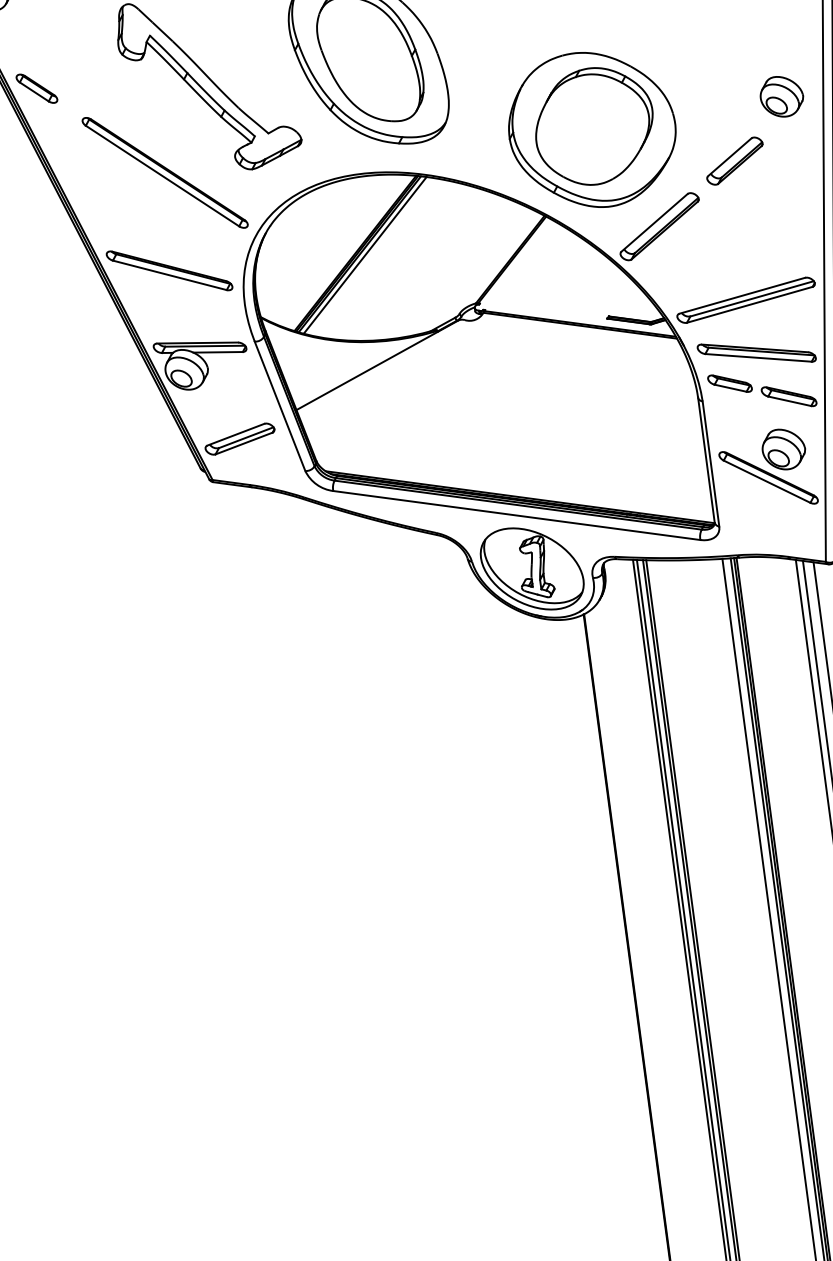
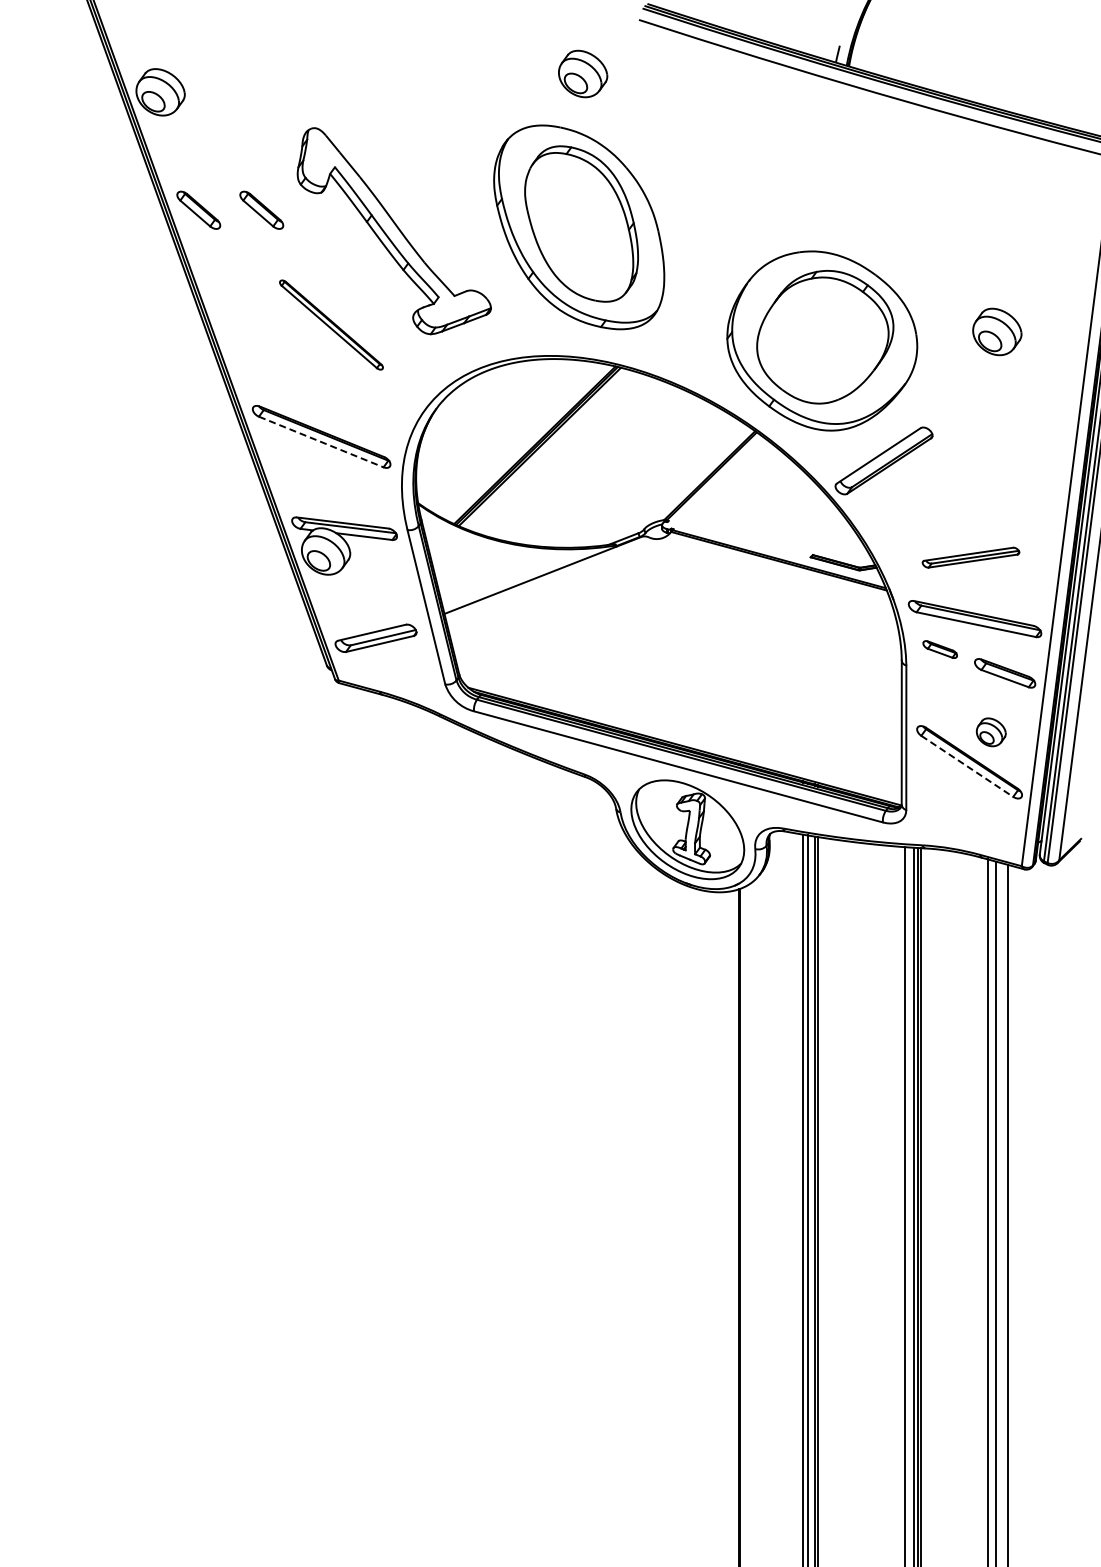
part: (91, 80) -> (261, 209), added
part: (781, 96) -> (997, 331), moved
part: (735, 160) -> (979, 397), removed
part: (165, 172) -> (331, 324), size x0.6
line: (364, 255) -> (545, 448), removed
line: (170, 275) -> (321, 442), solid -> dashed
part: (745, 300) -> (970, 557), size x0.6
part: (730, 383) -> (940, 649), size x0.7
part: (784, 449) -> (991, 732), size x0.6
line: (767, 481) -> (967, 766), solid -> dashed

